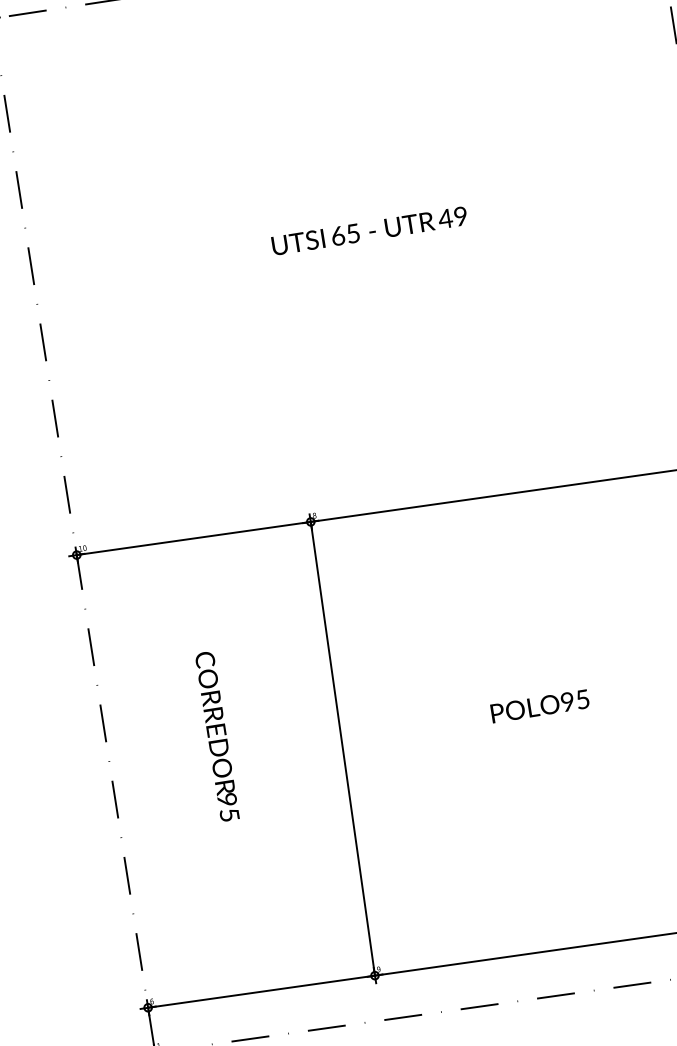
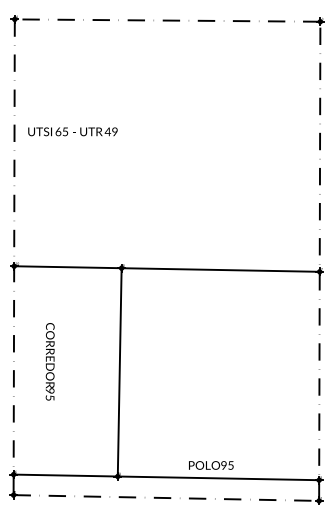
text: (368, 230) -> (72, 131), moved
text: (540, 706) -> (211, 465), moved
text: (215, 736) -> (49, 361), moved

